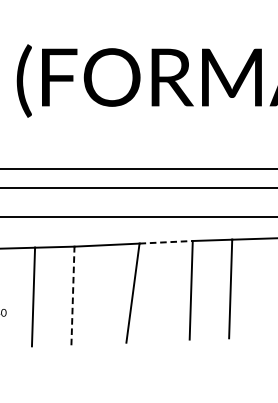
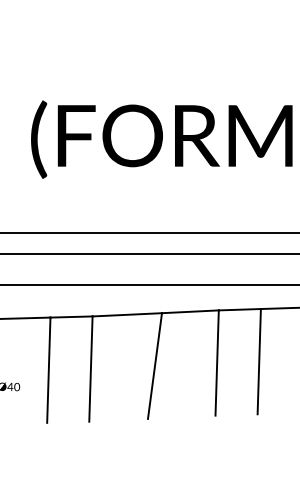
line: (166, 242) -> (190, 311), dashed -> solid
line: (72, 296) -> (90, 369), dashed -> solid

